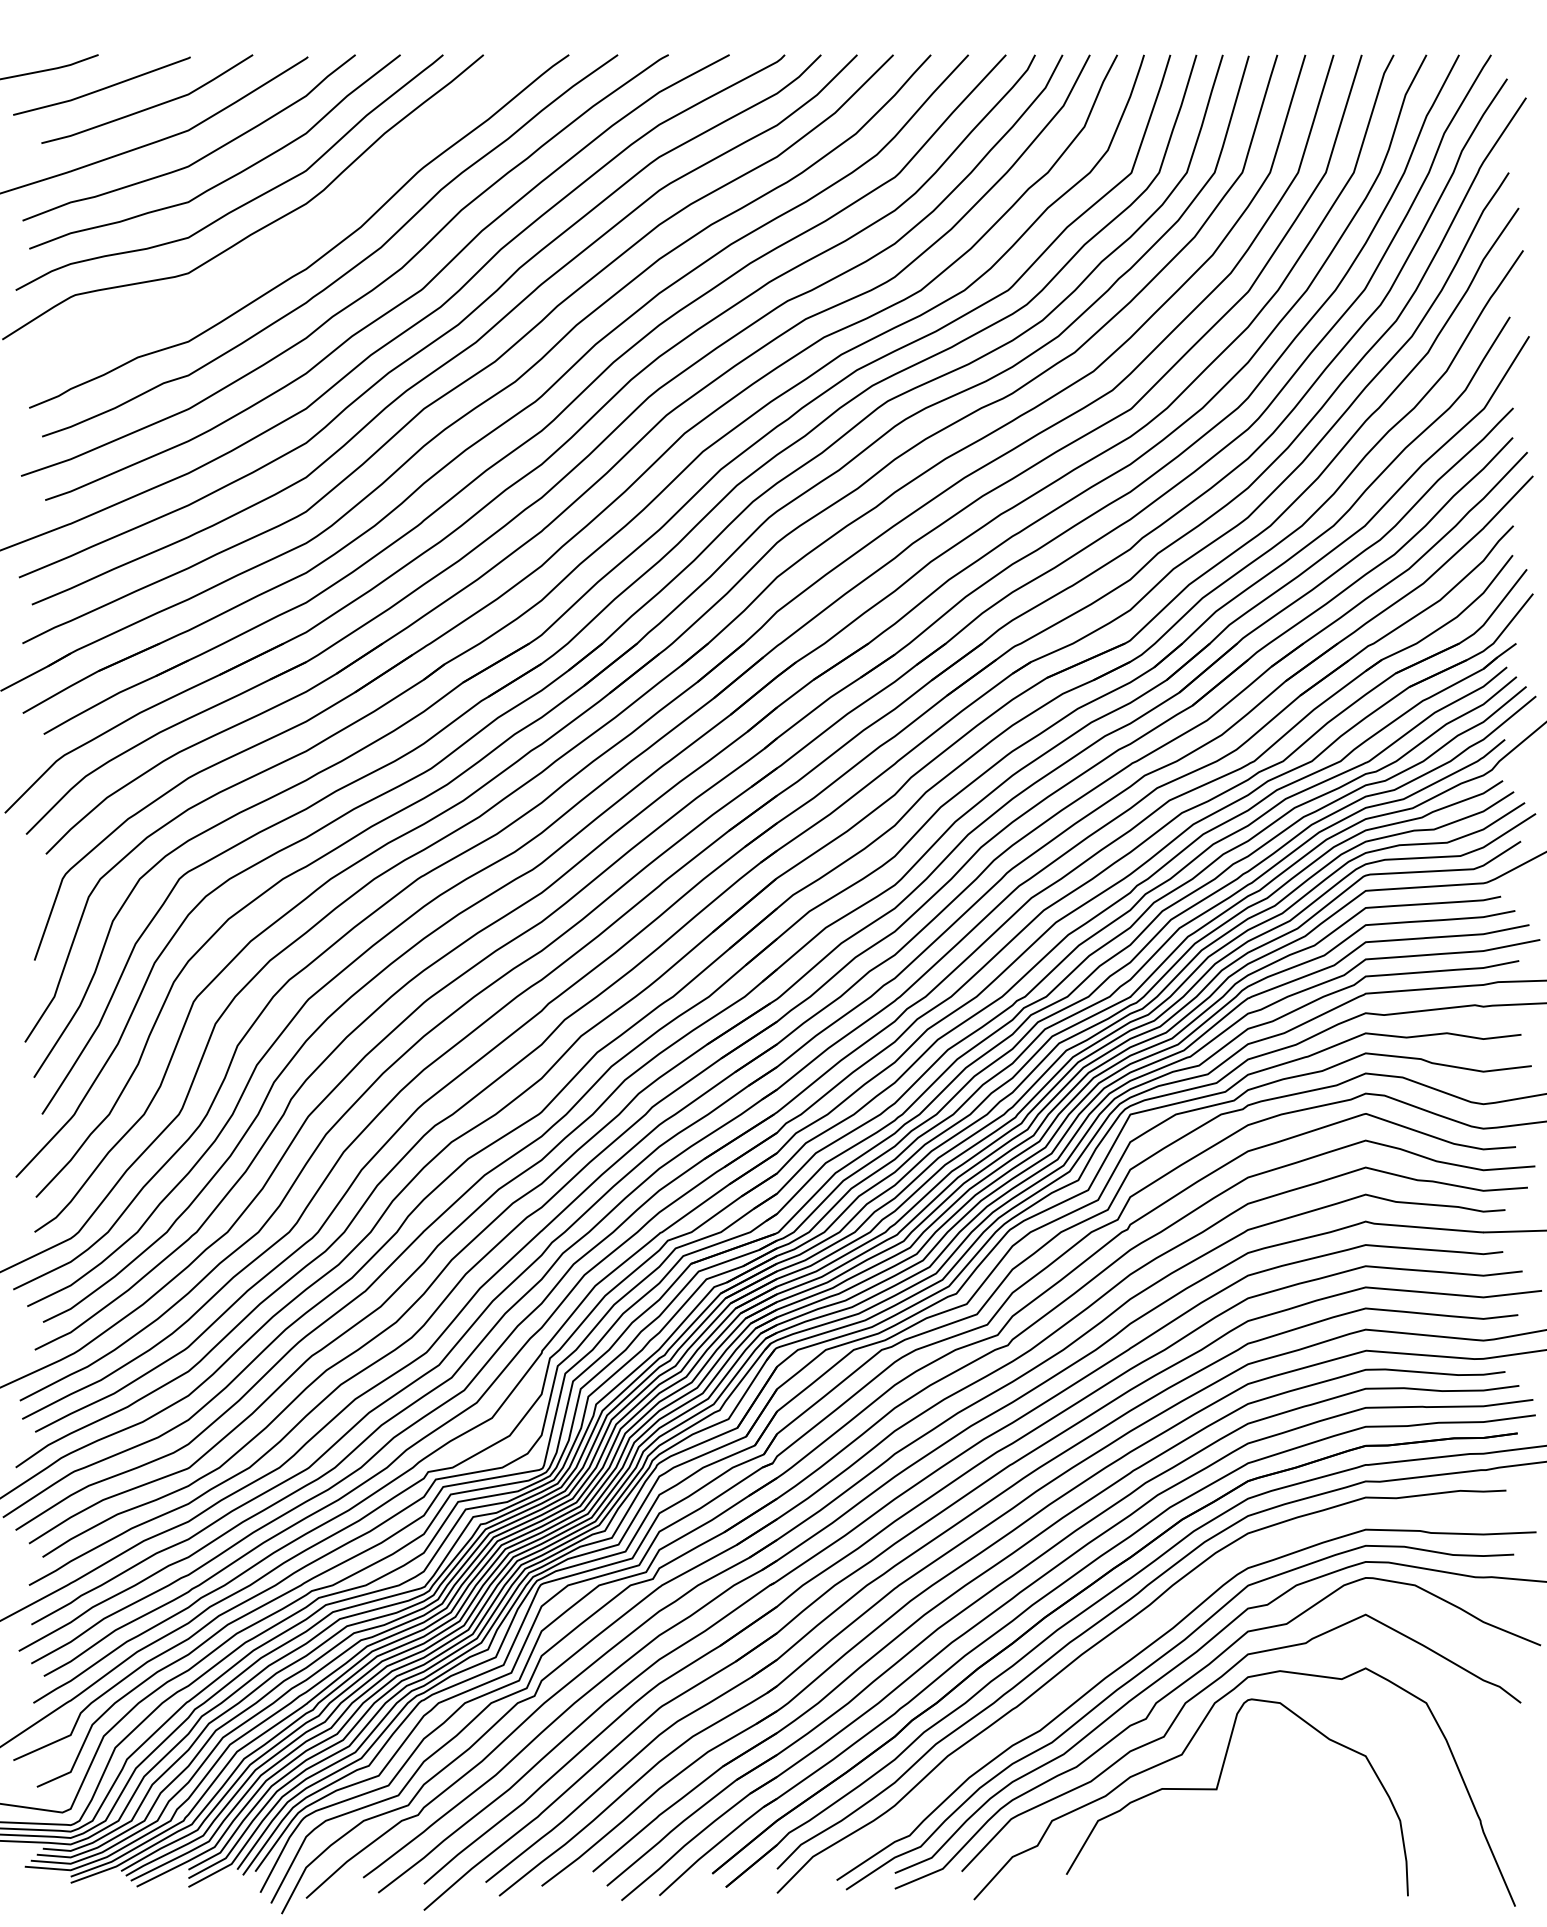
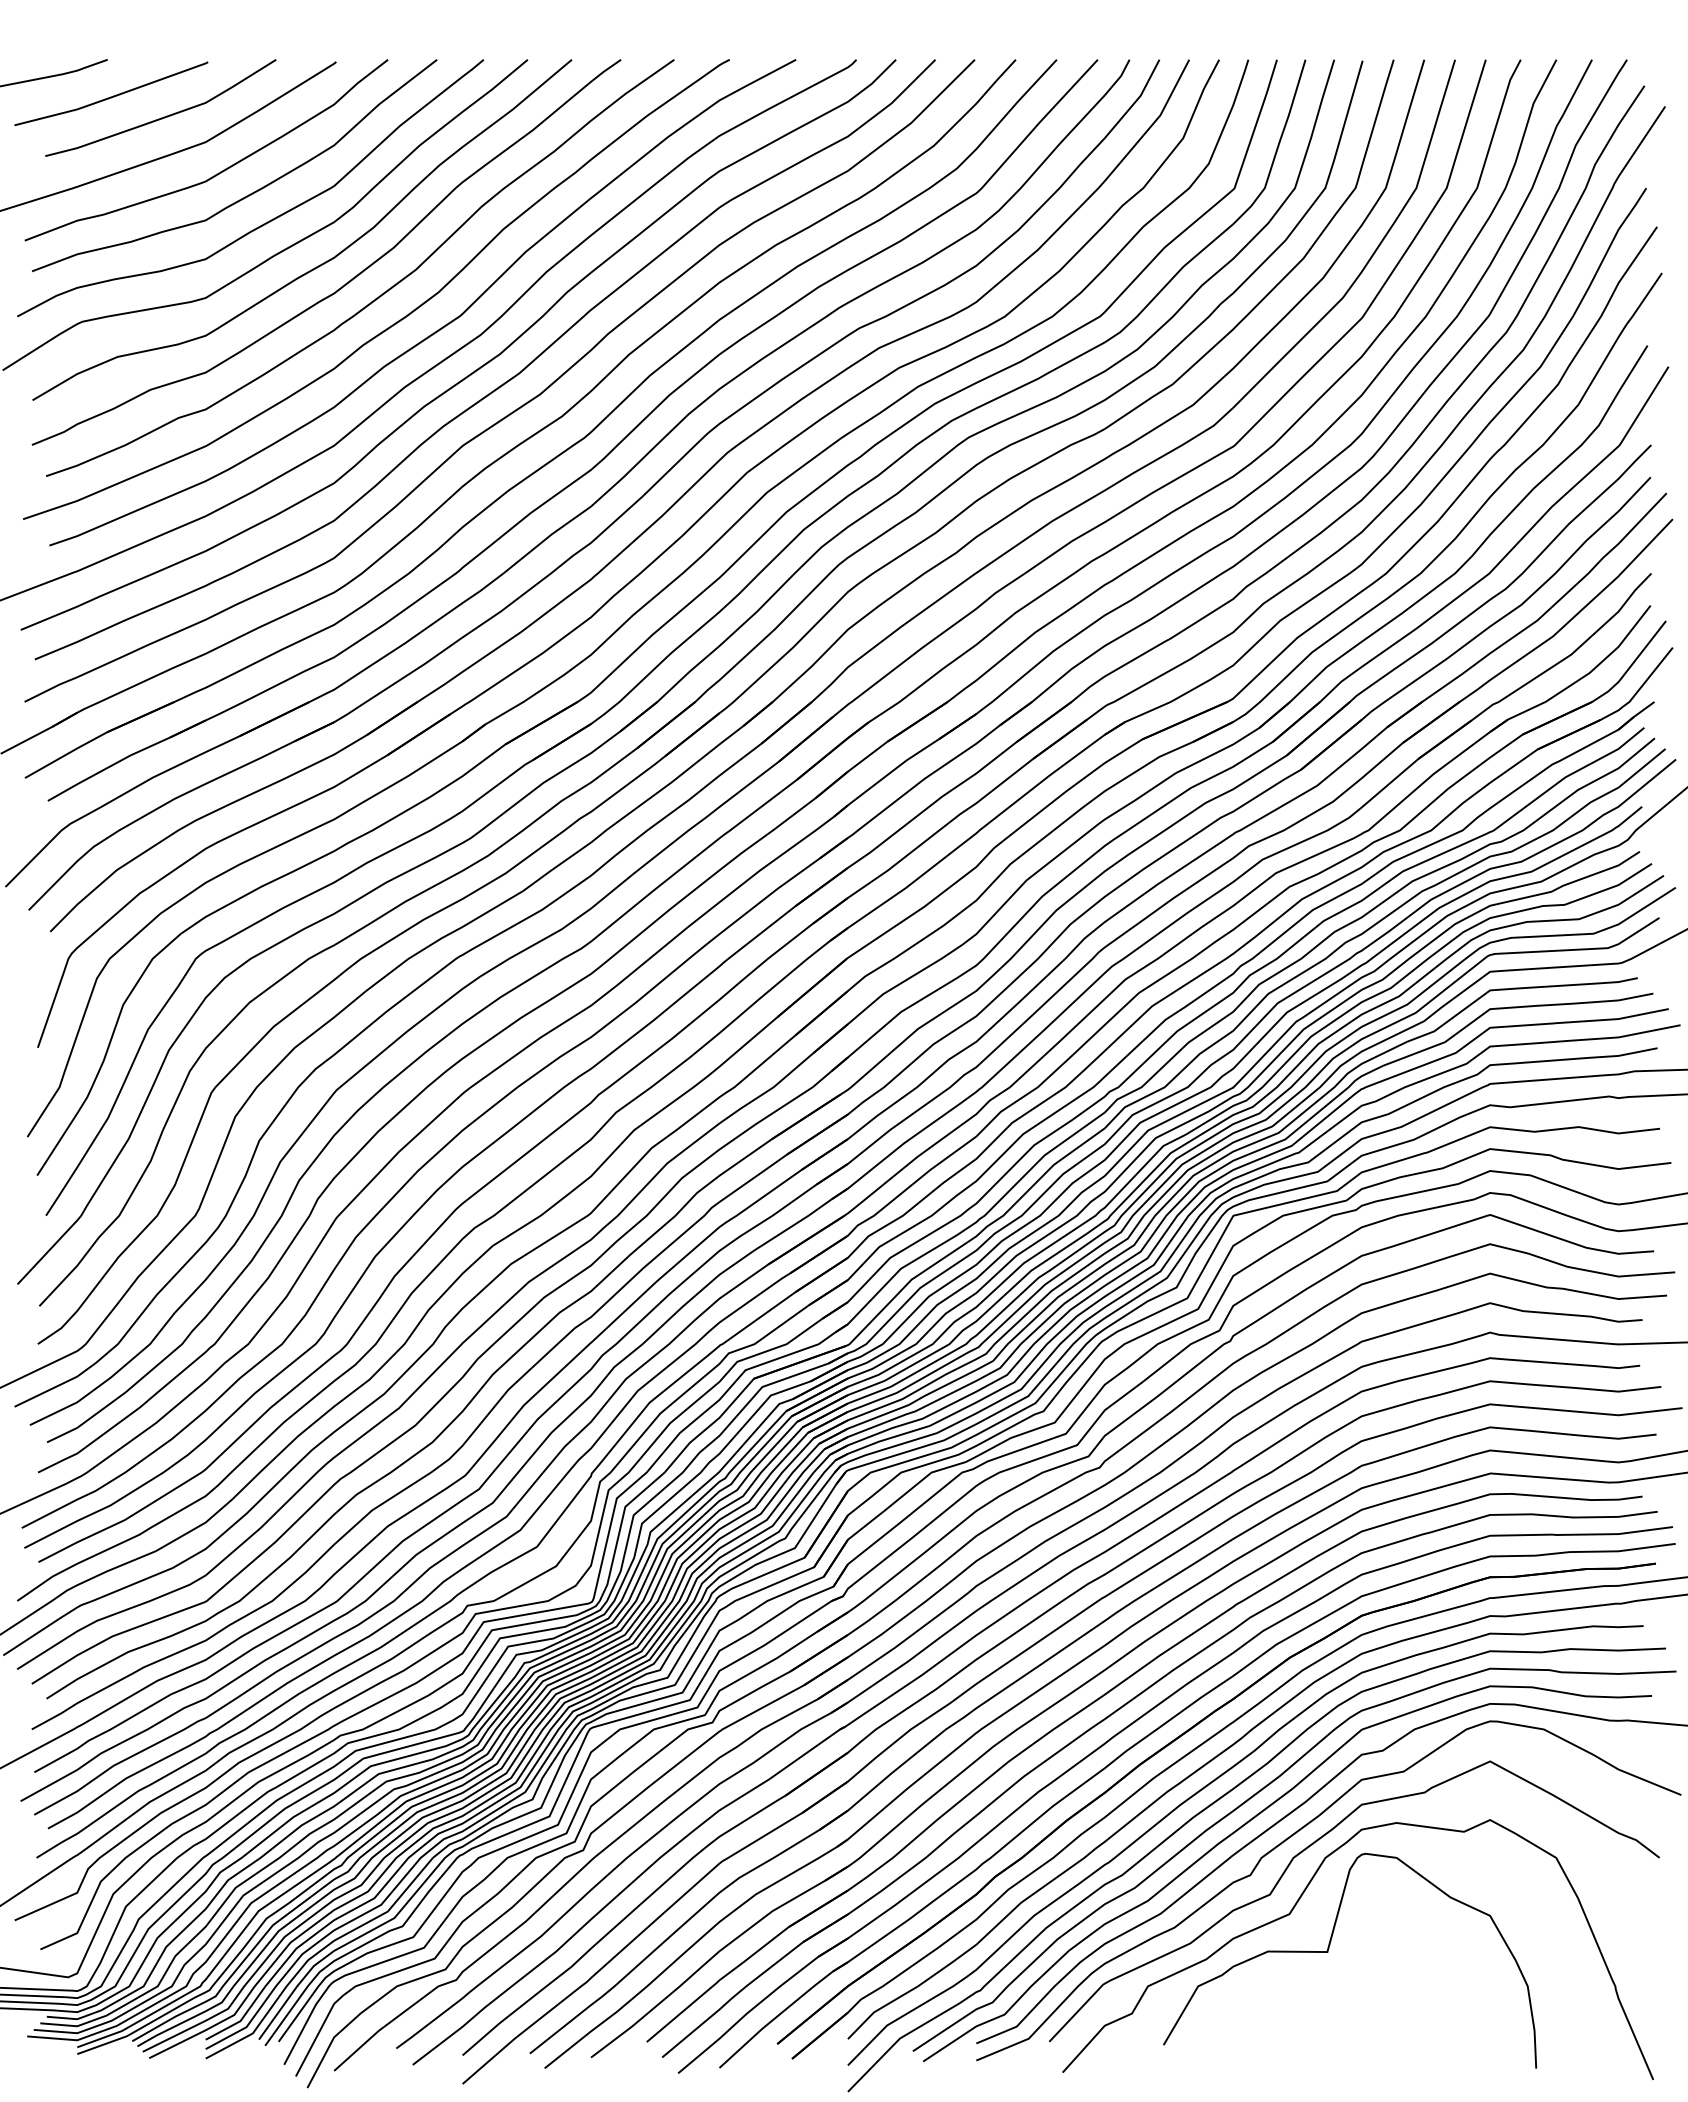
curve: (294, 241) -> (321, 263), added
curve: (1108, 1656) -> (1209, 1807), added

